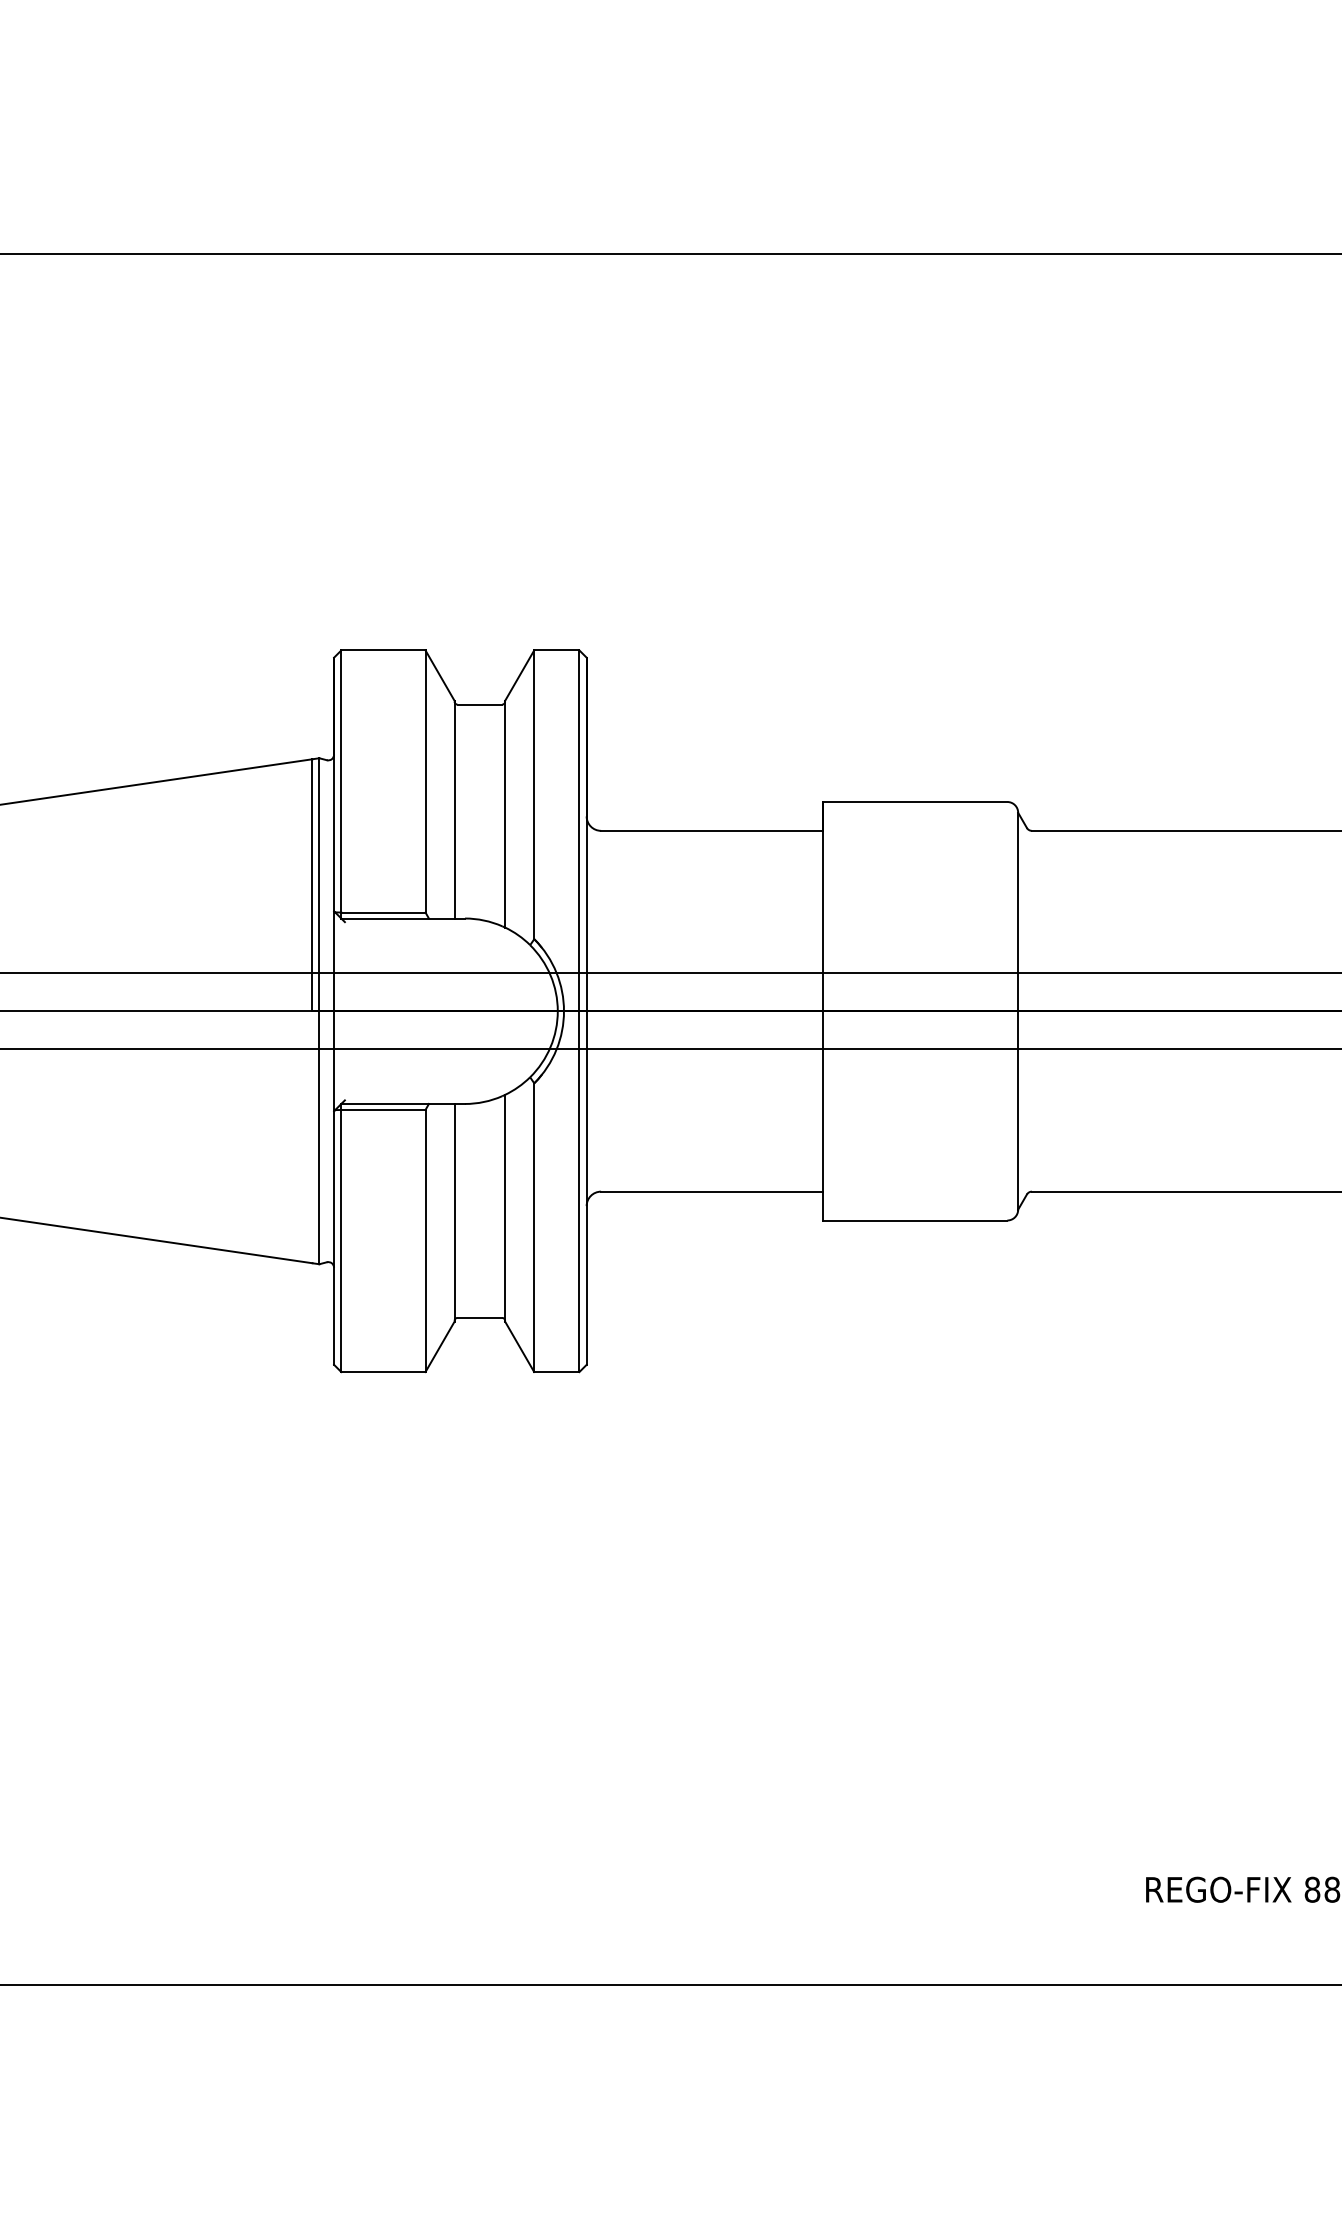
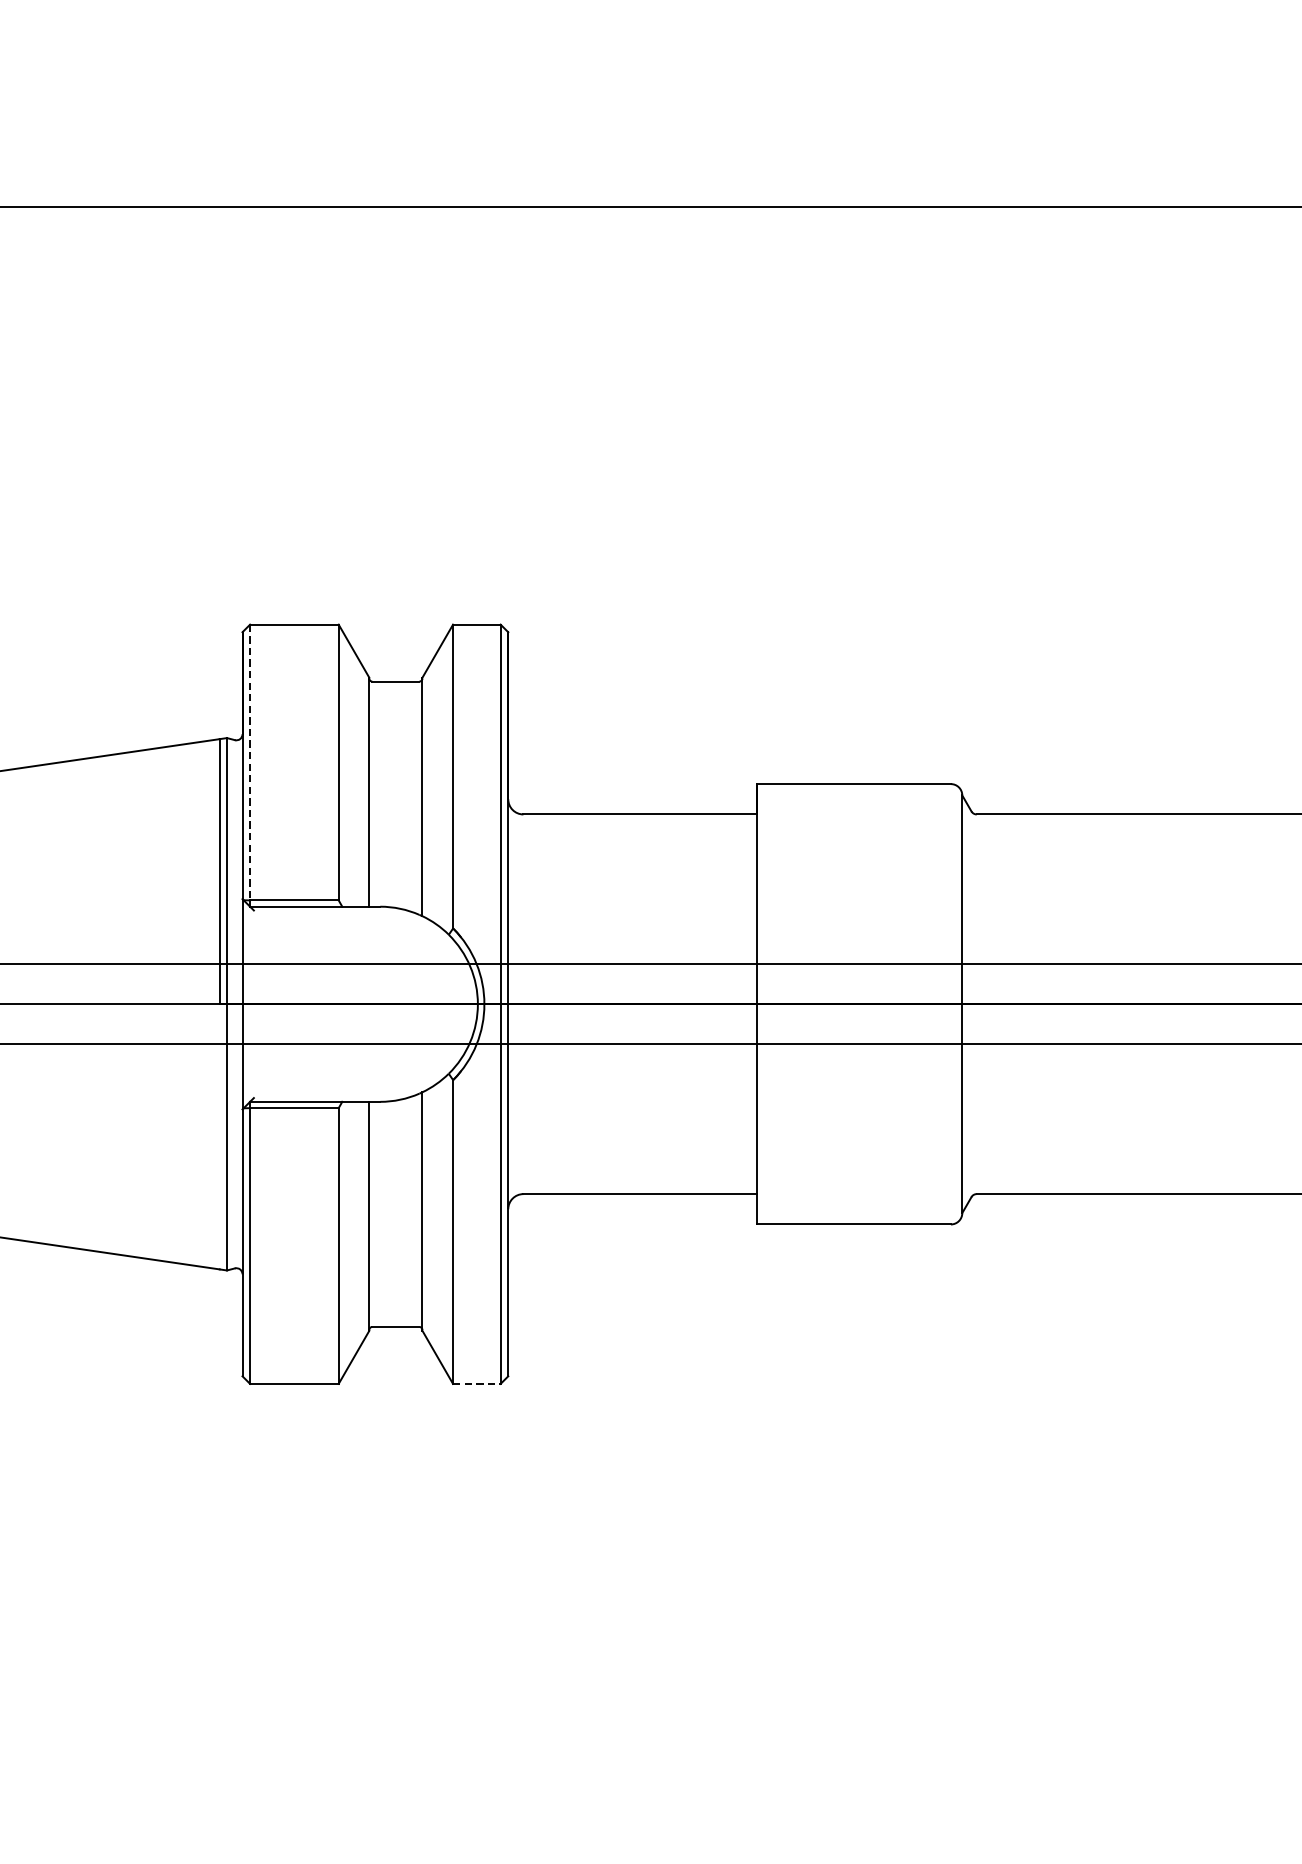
line: (341, 782) -> (250, 763), solid -> dashed
line: (556, 1372) -> (476, 1384), solid -> dashed

